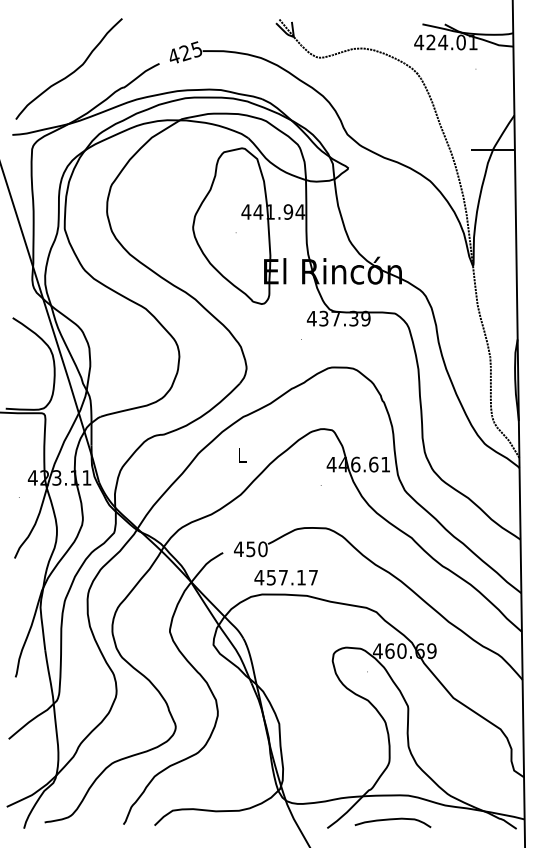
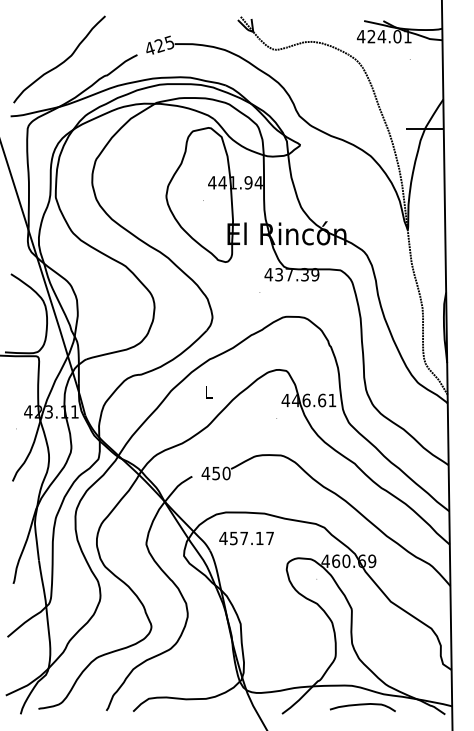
text: (285, 577) -> (246, 538), moved
curve: (392, 820) -> (362, 705), moved

